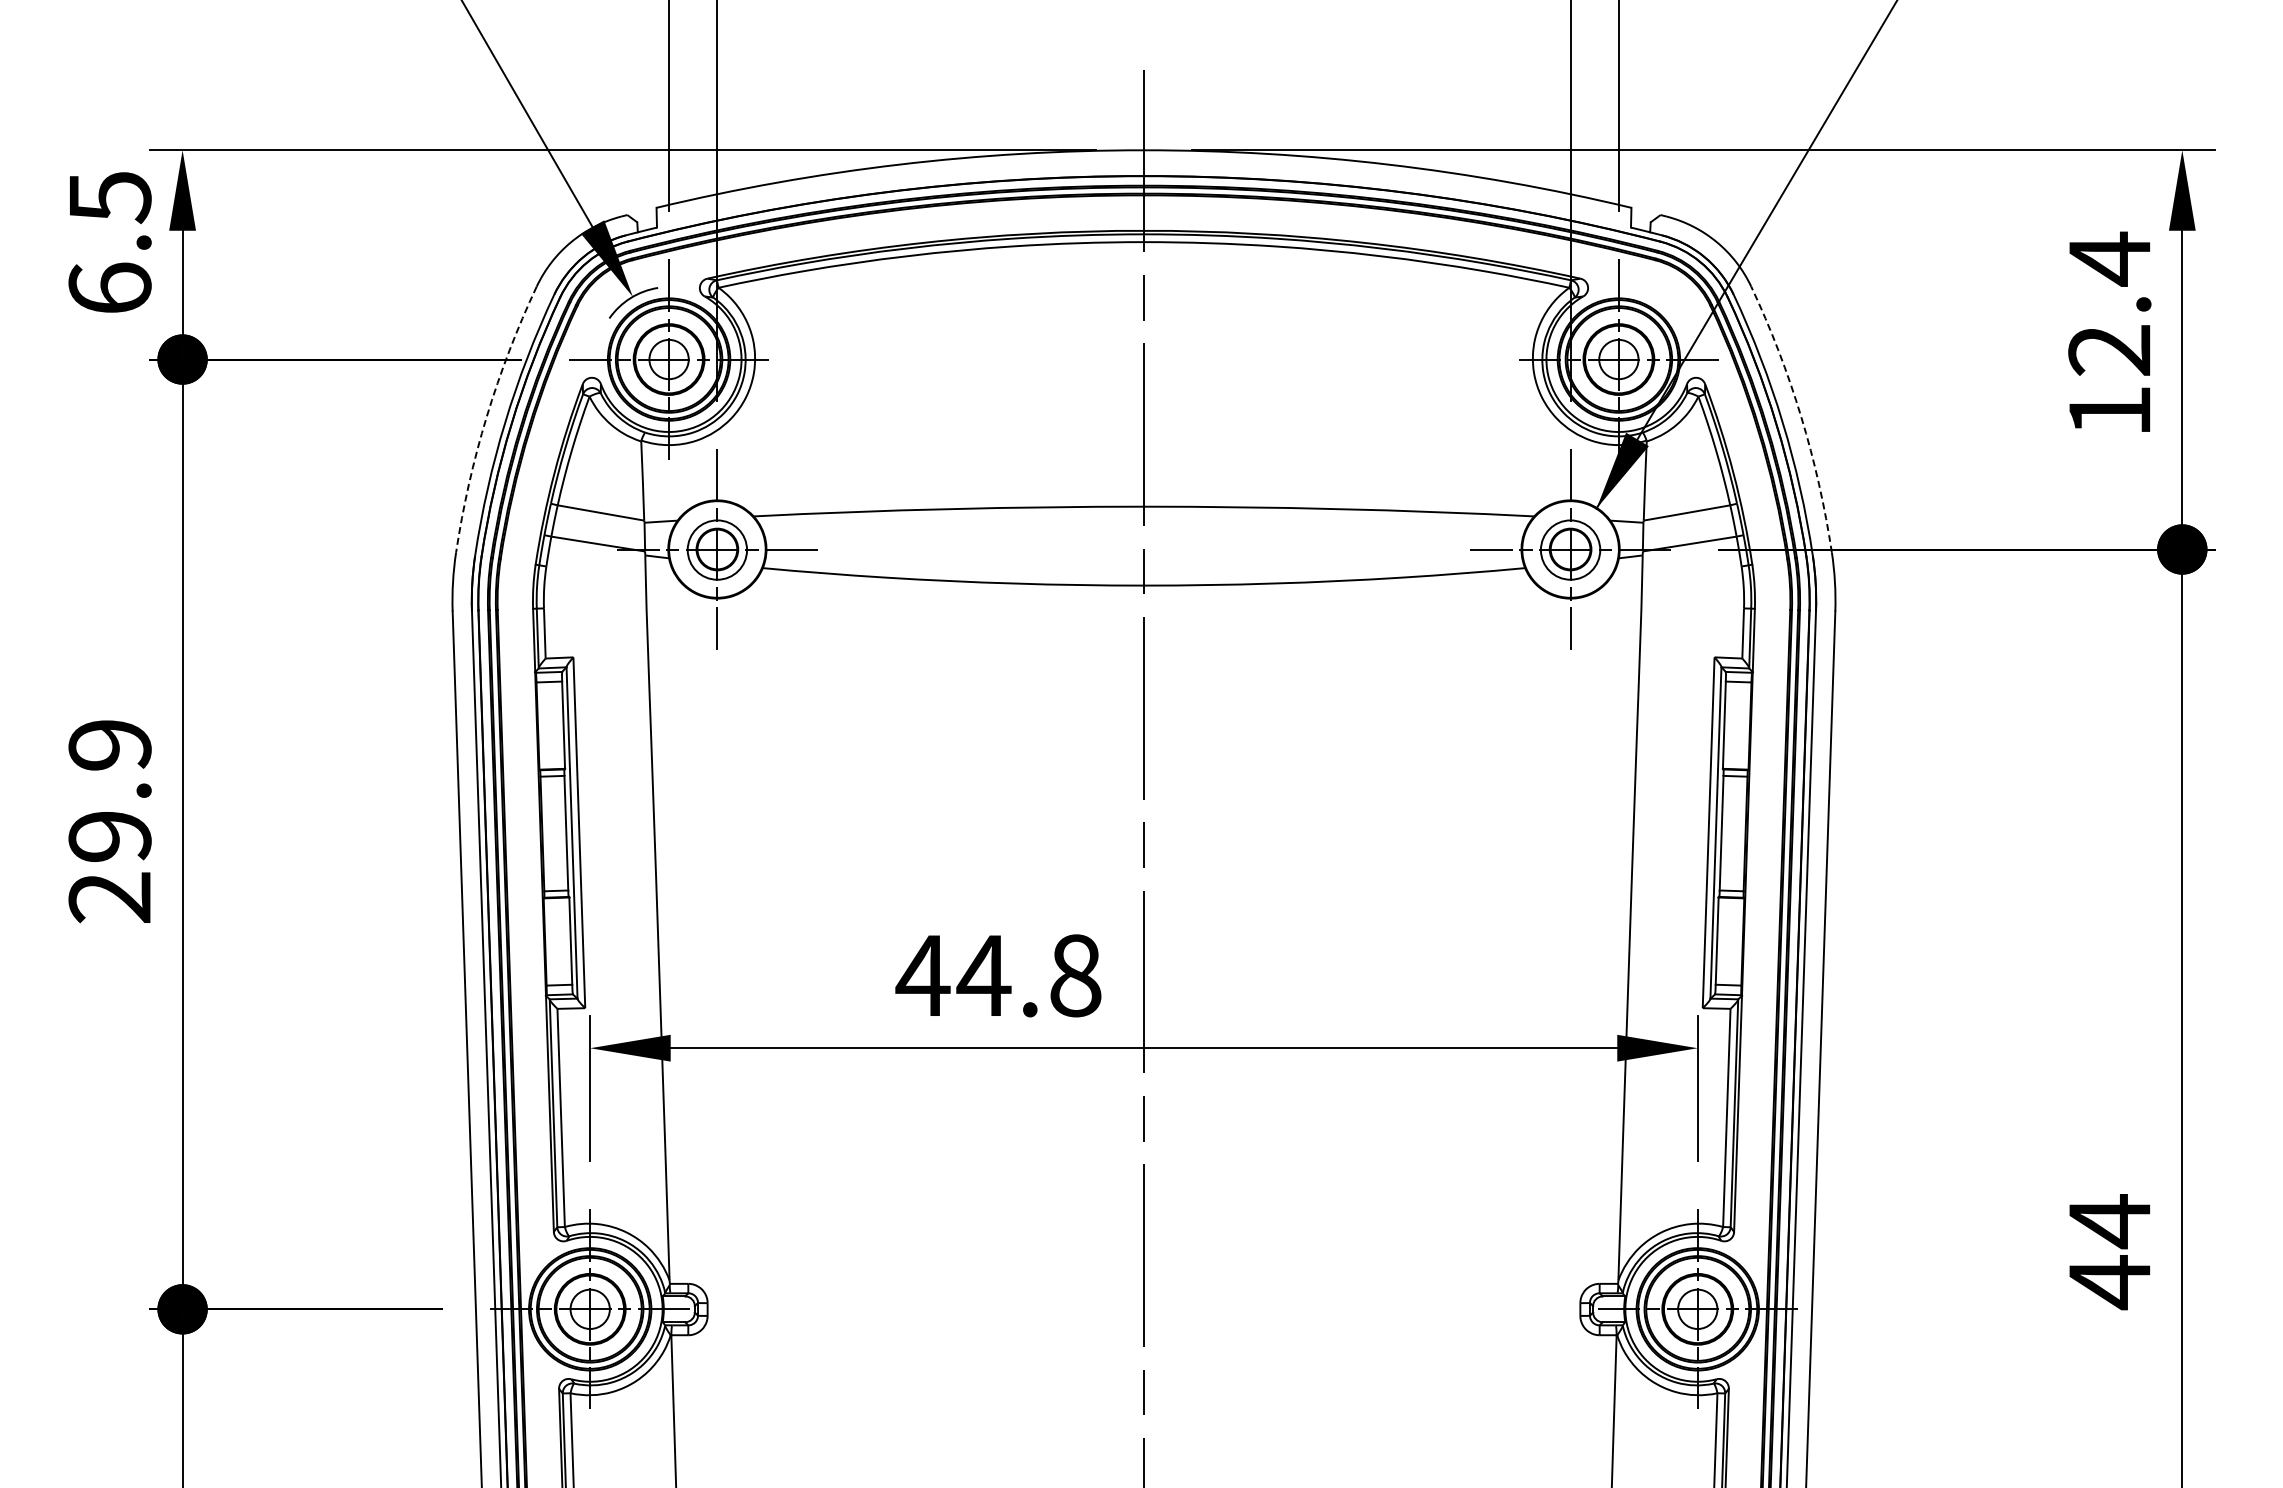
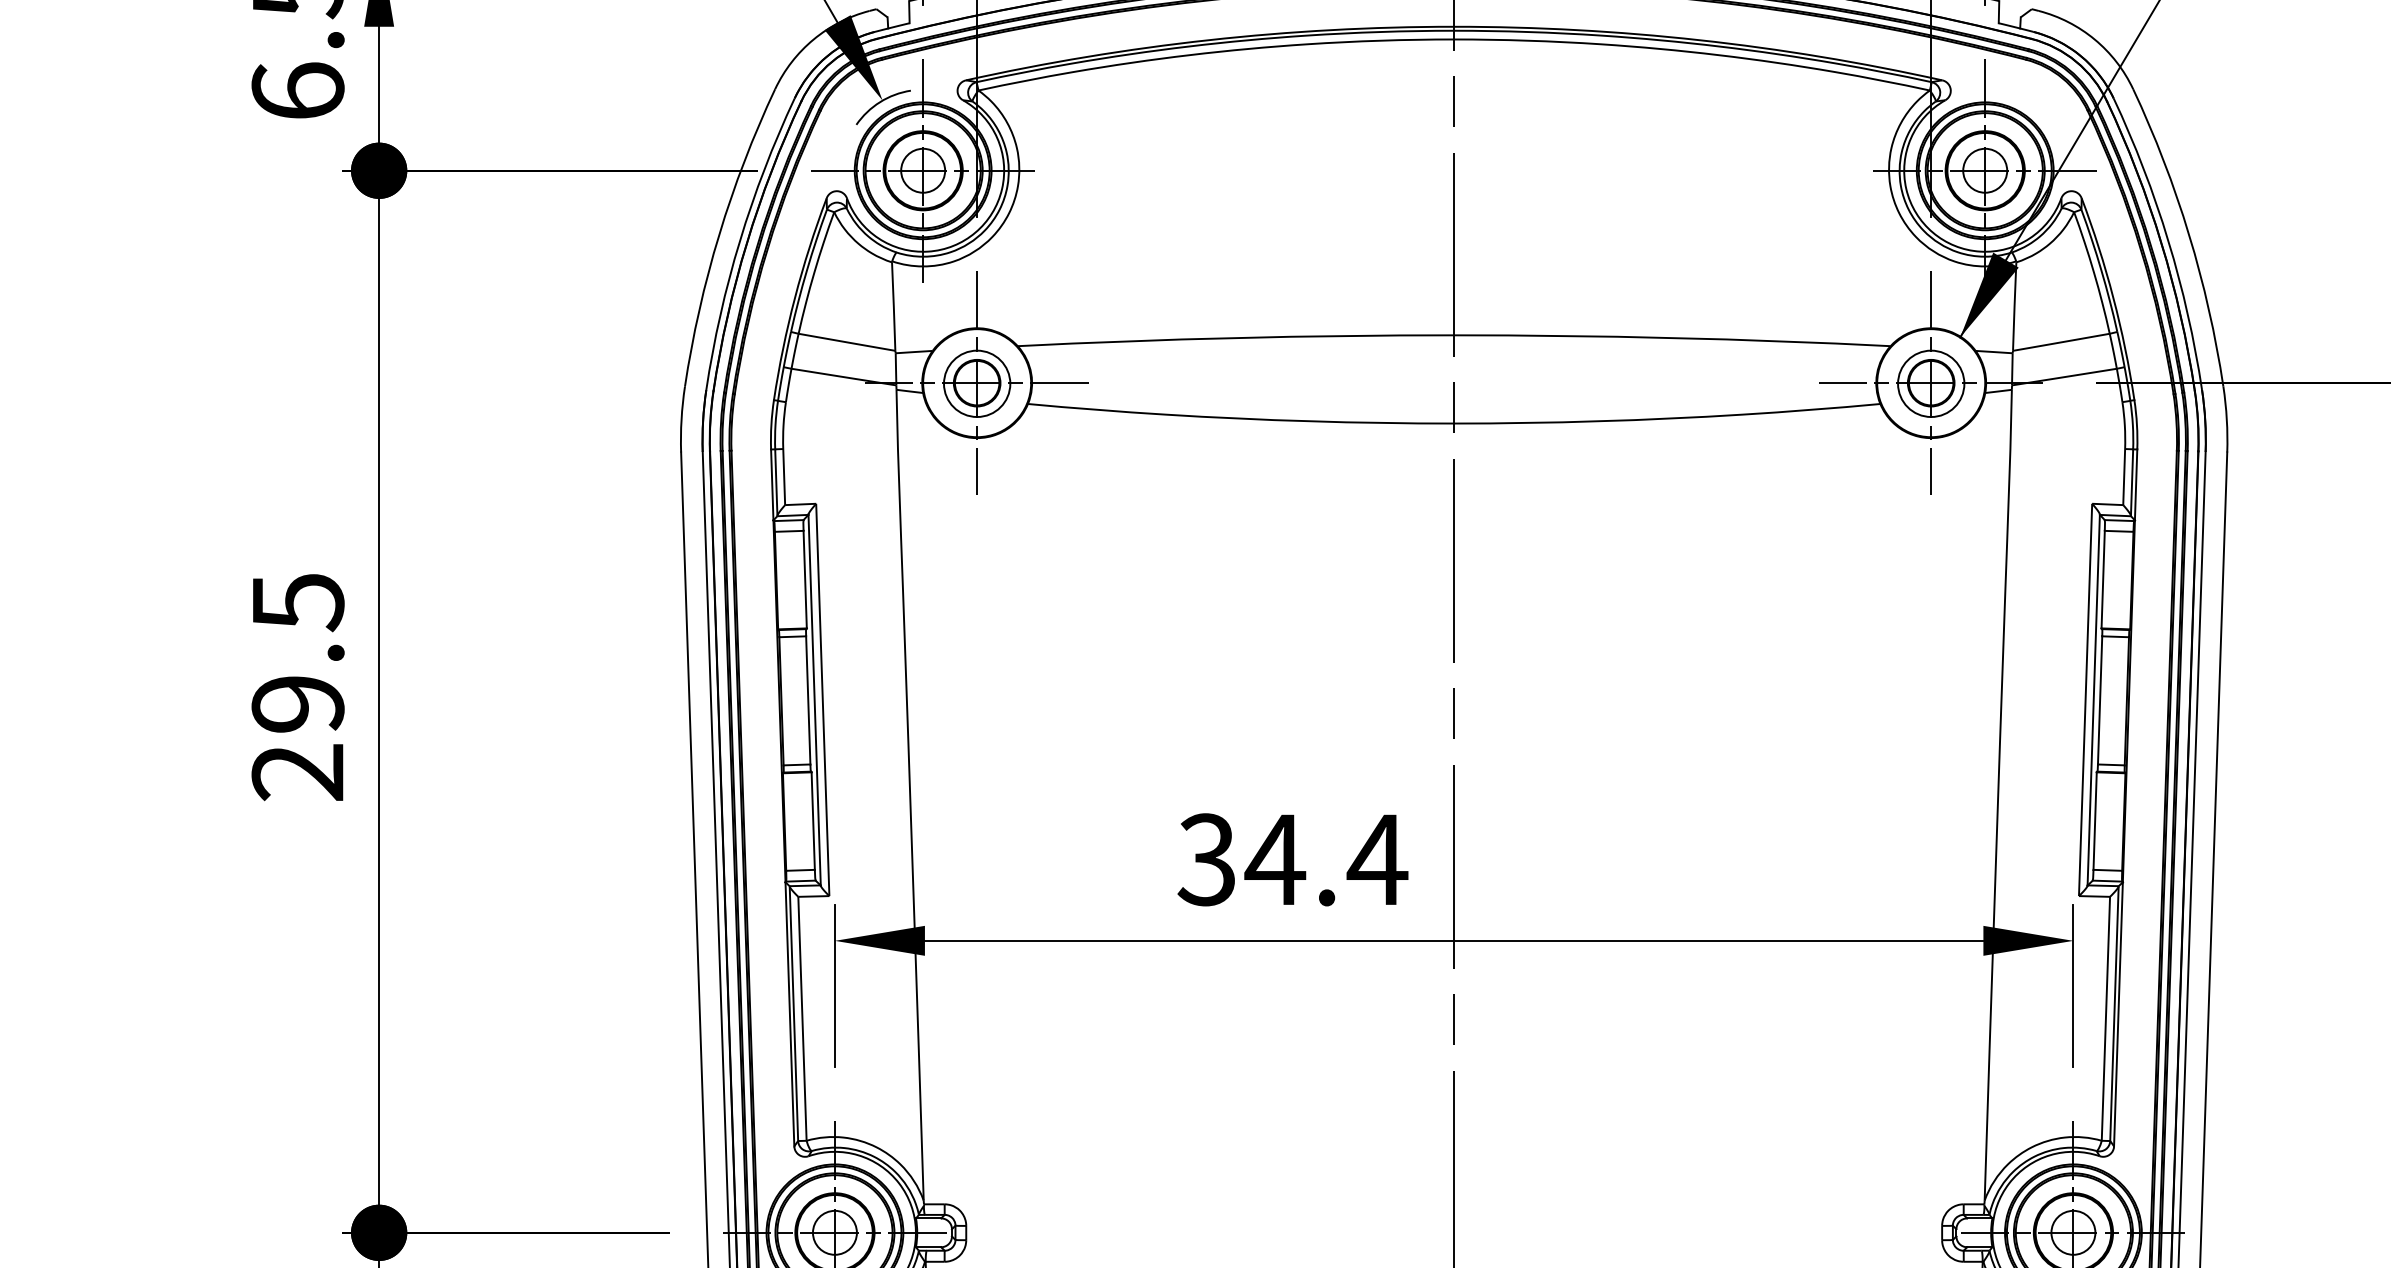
arc: (486, 416) -> (718, 234), dashed -> solid
arc: (1801, 416) -> (2189, 234), dashed -> solid
text: (109, 746) -> (297, 603), 29.9 -> 29.5
text: (999, 975) -> (1292, 859), 44.8 -> 34.4

